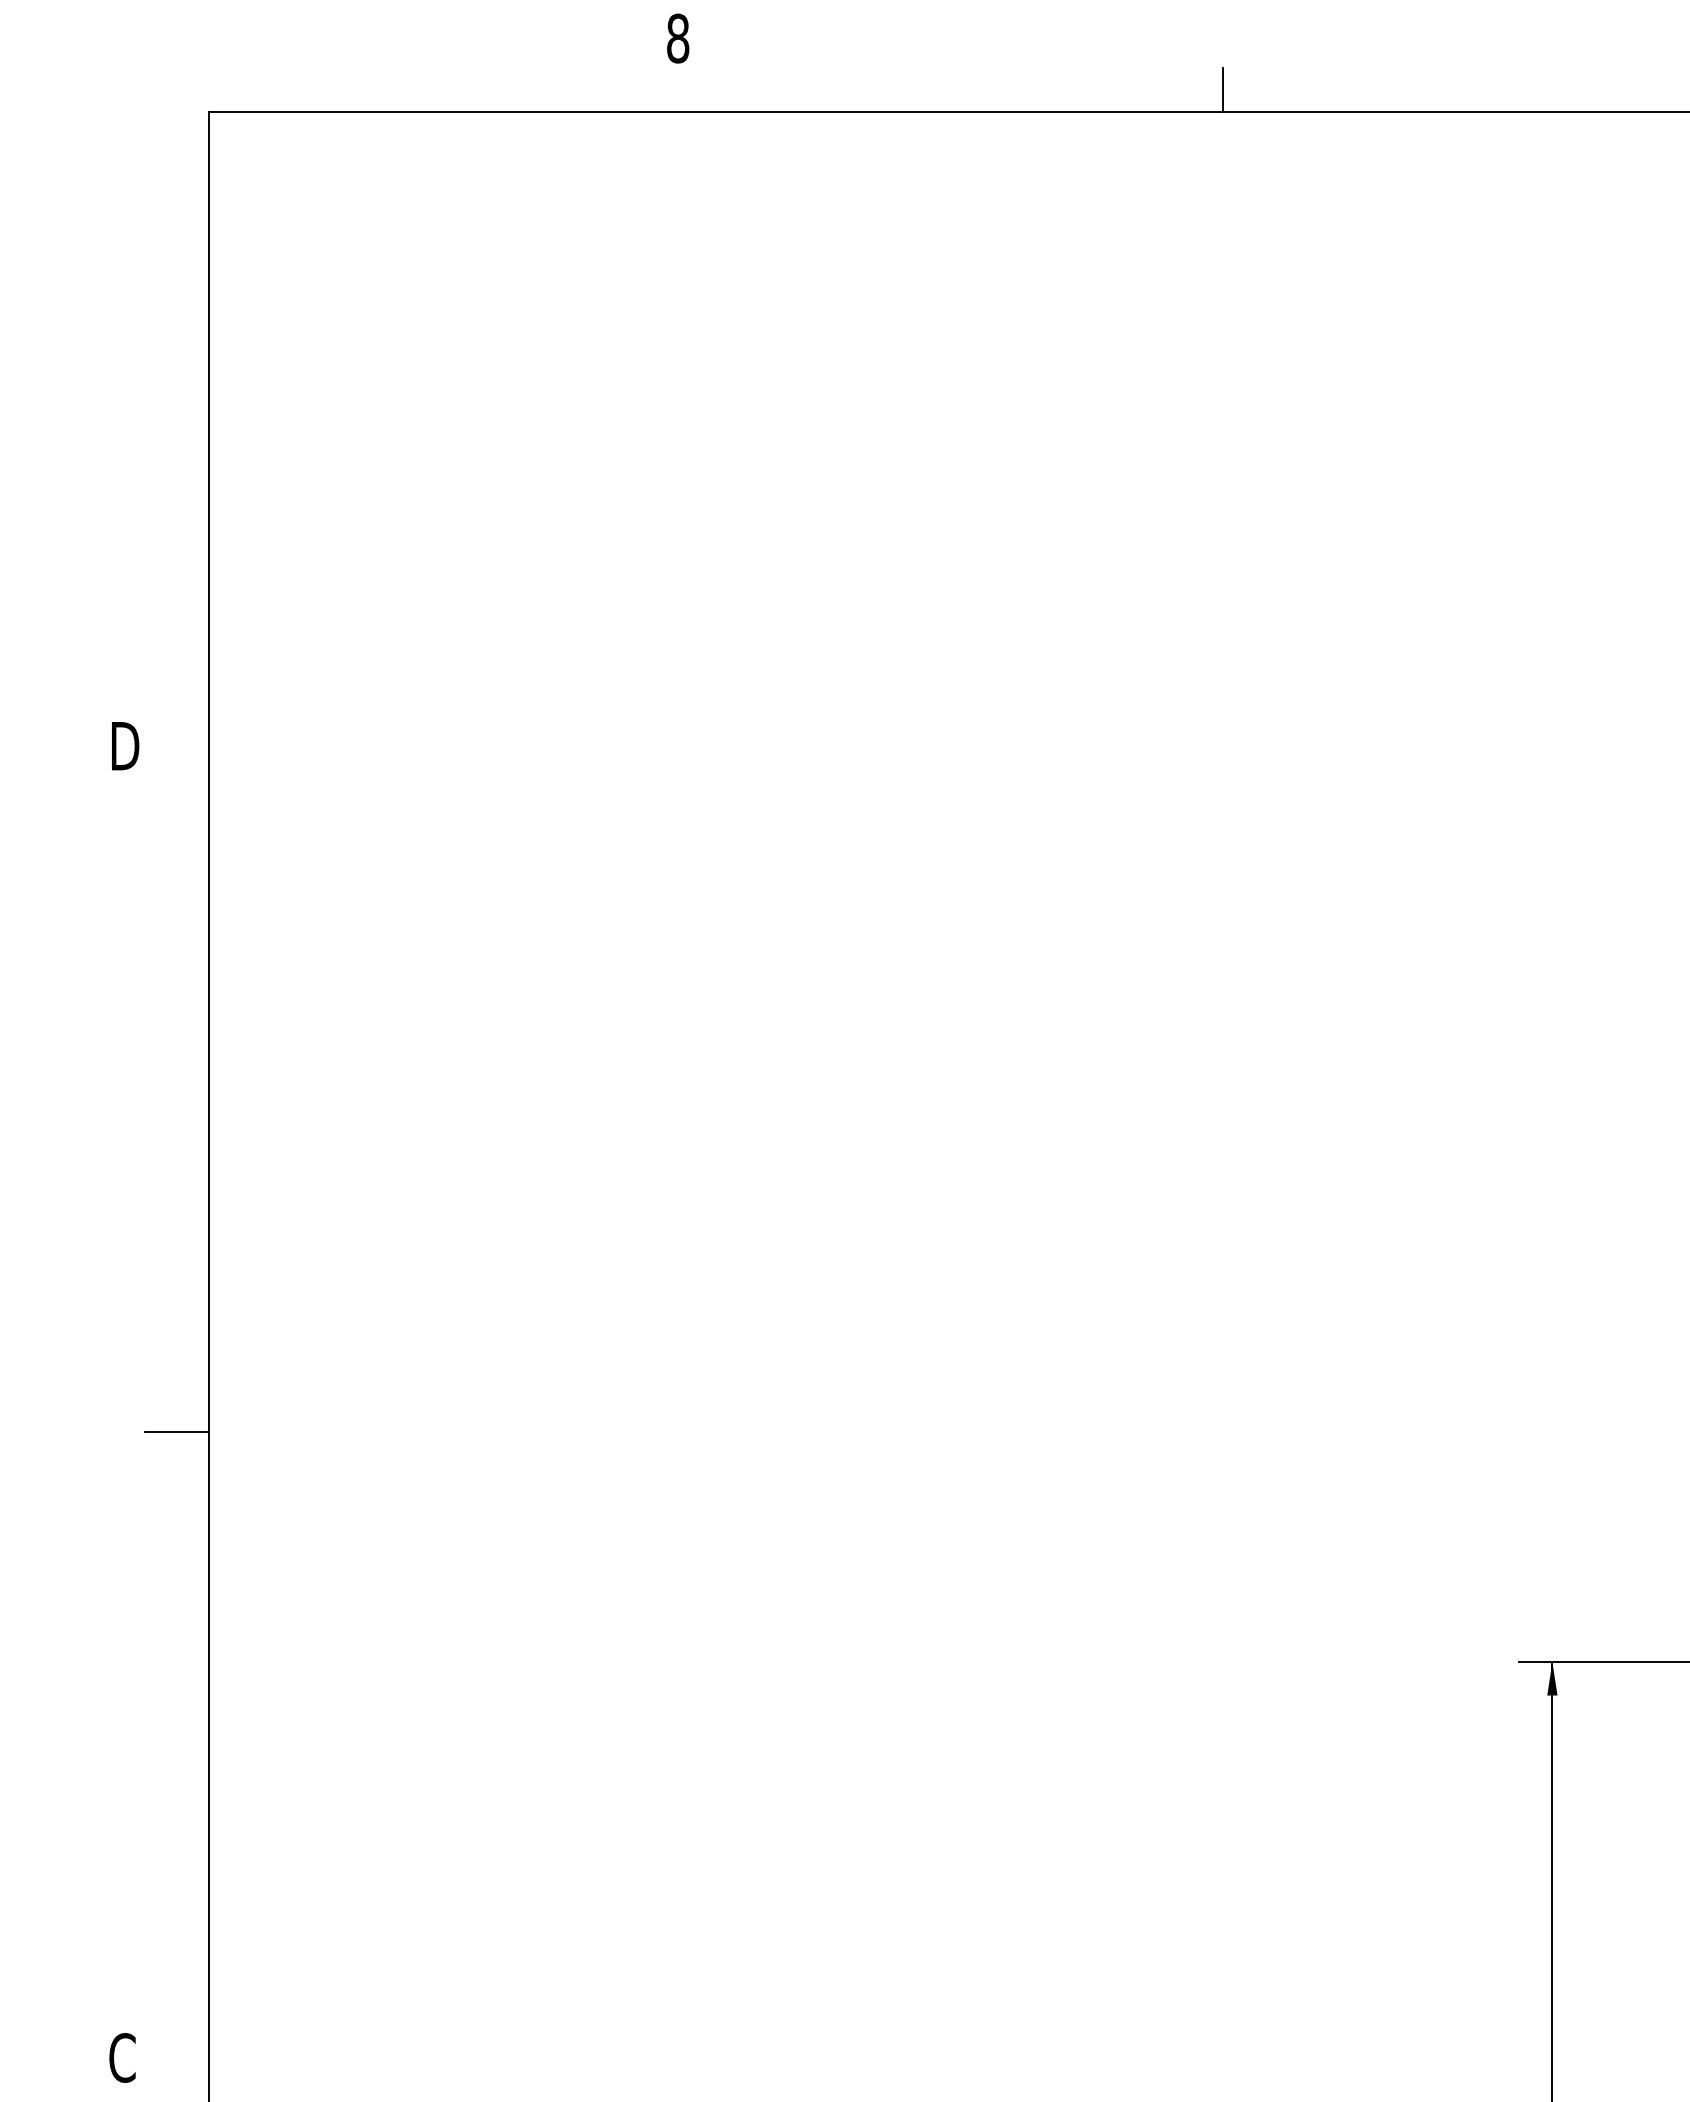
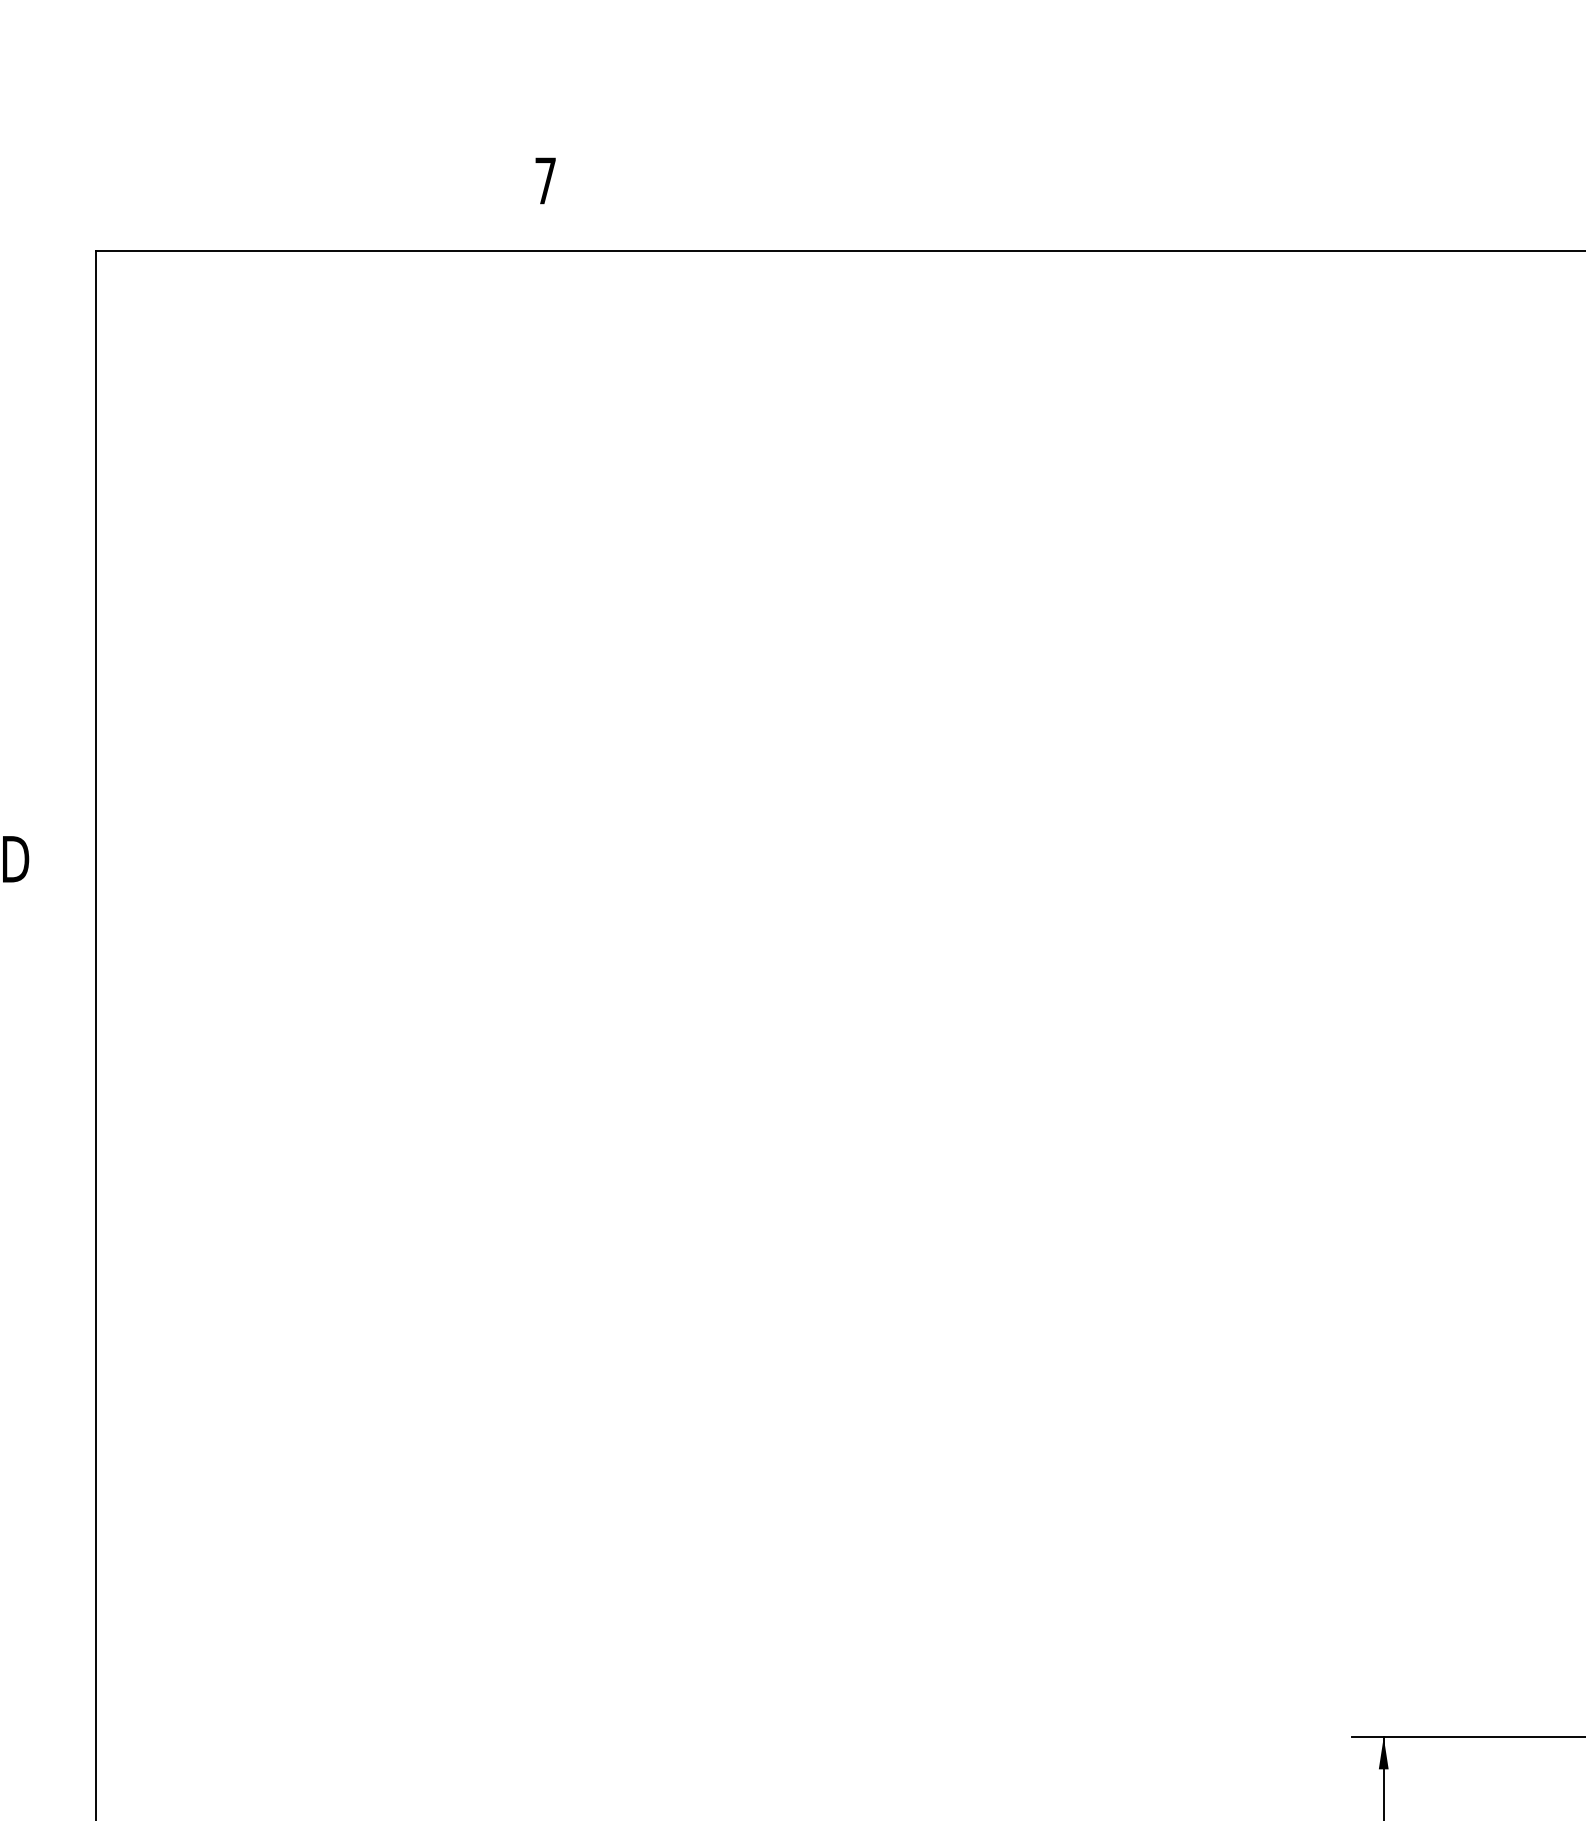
text: (678, 38) -> (546, 180), 8 -> 7
line: (1223, 89) -> (1068, 229), removed
line: (176, 1431) -> (64, 1516), removed

